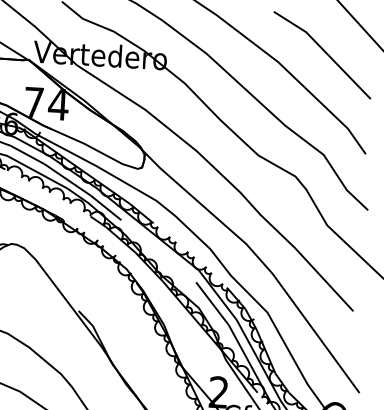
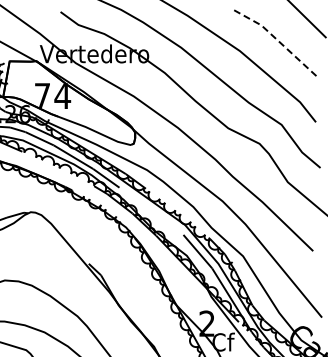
line: (324, 51) -> (277, 40), solid -> dashed

